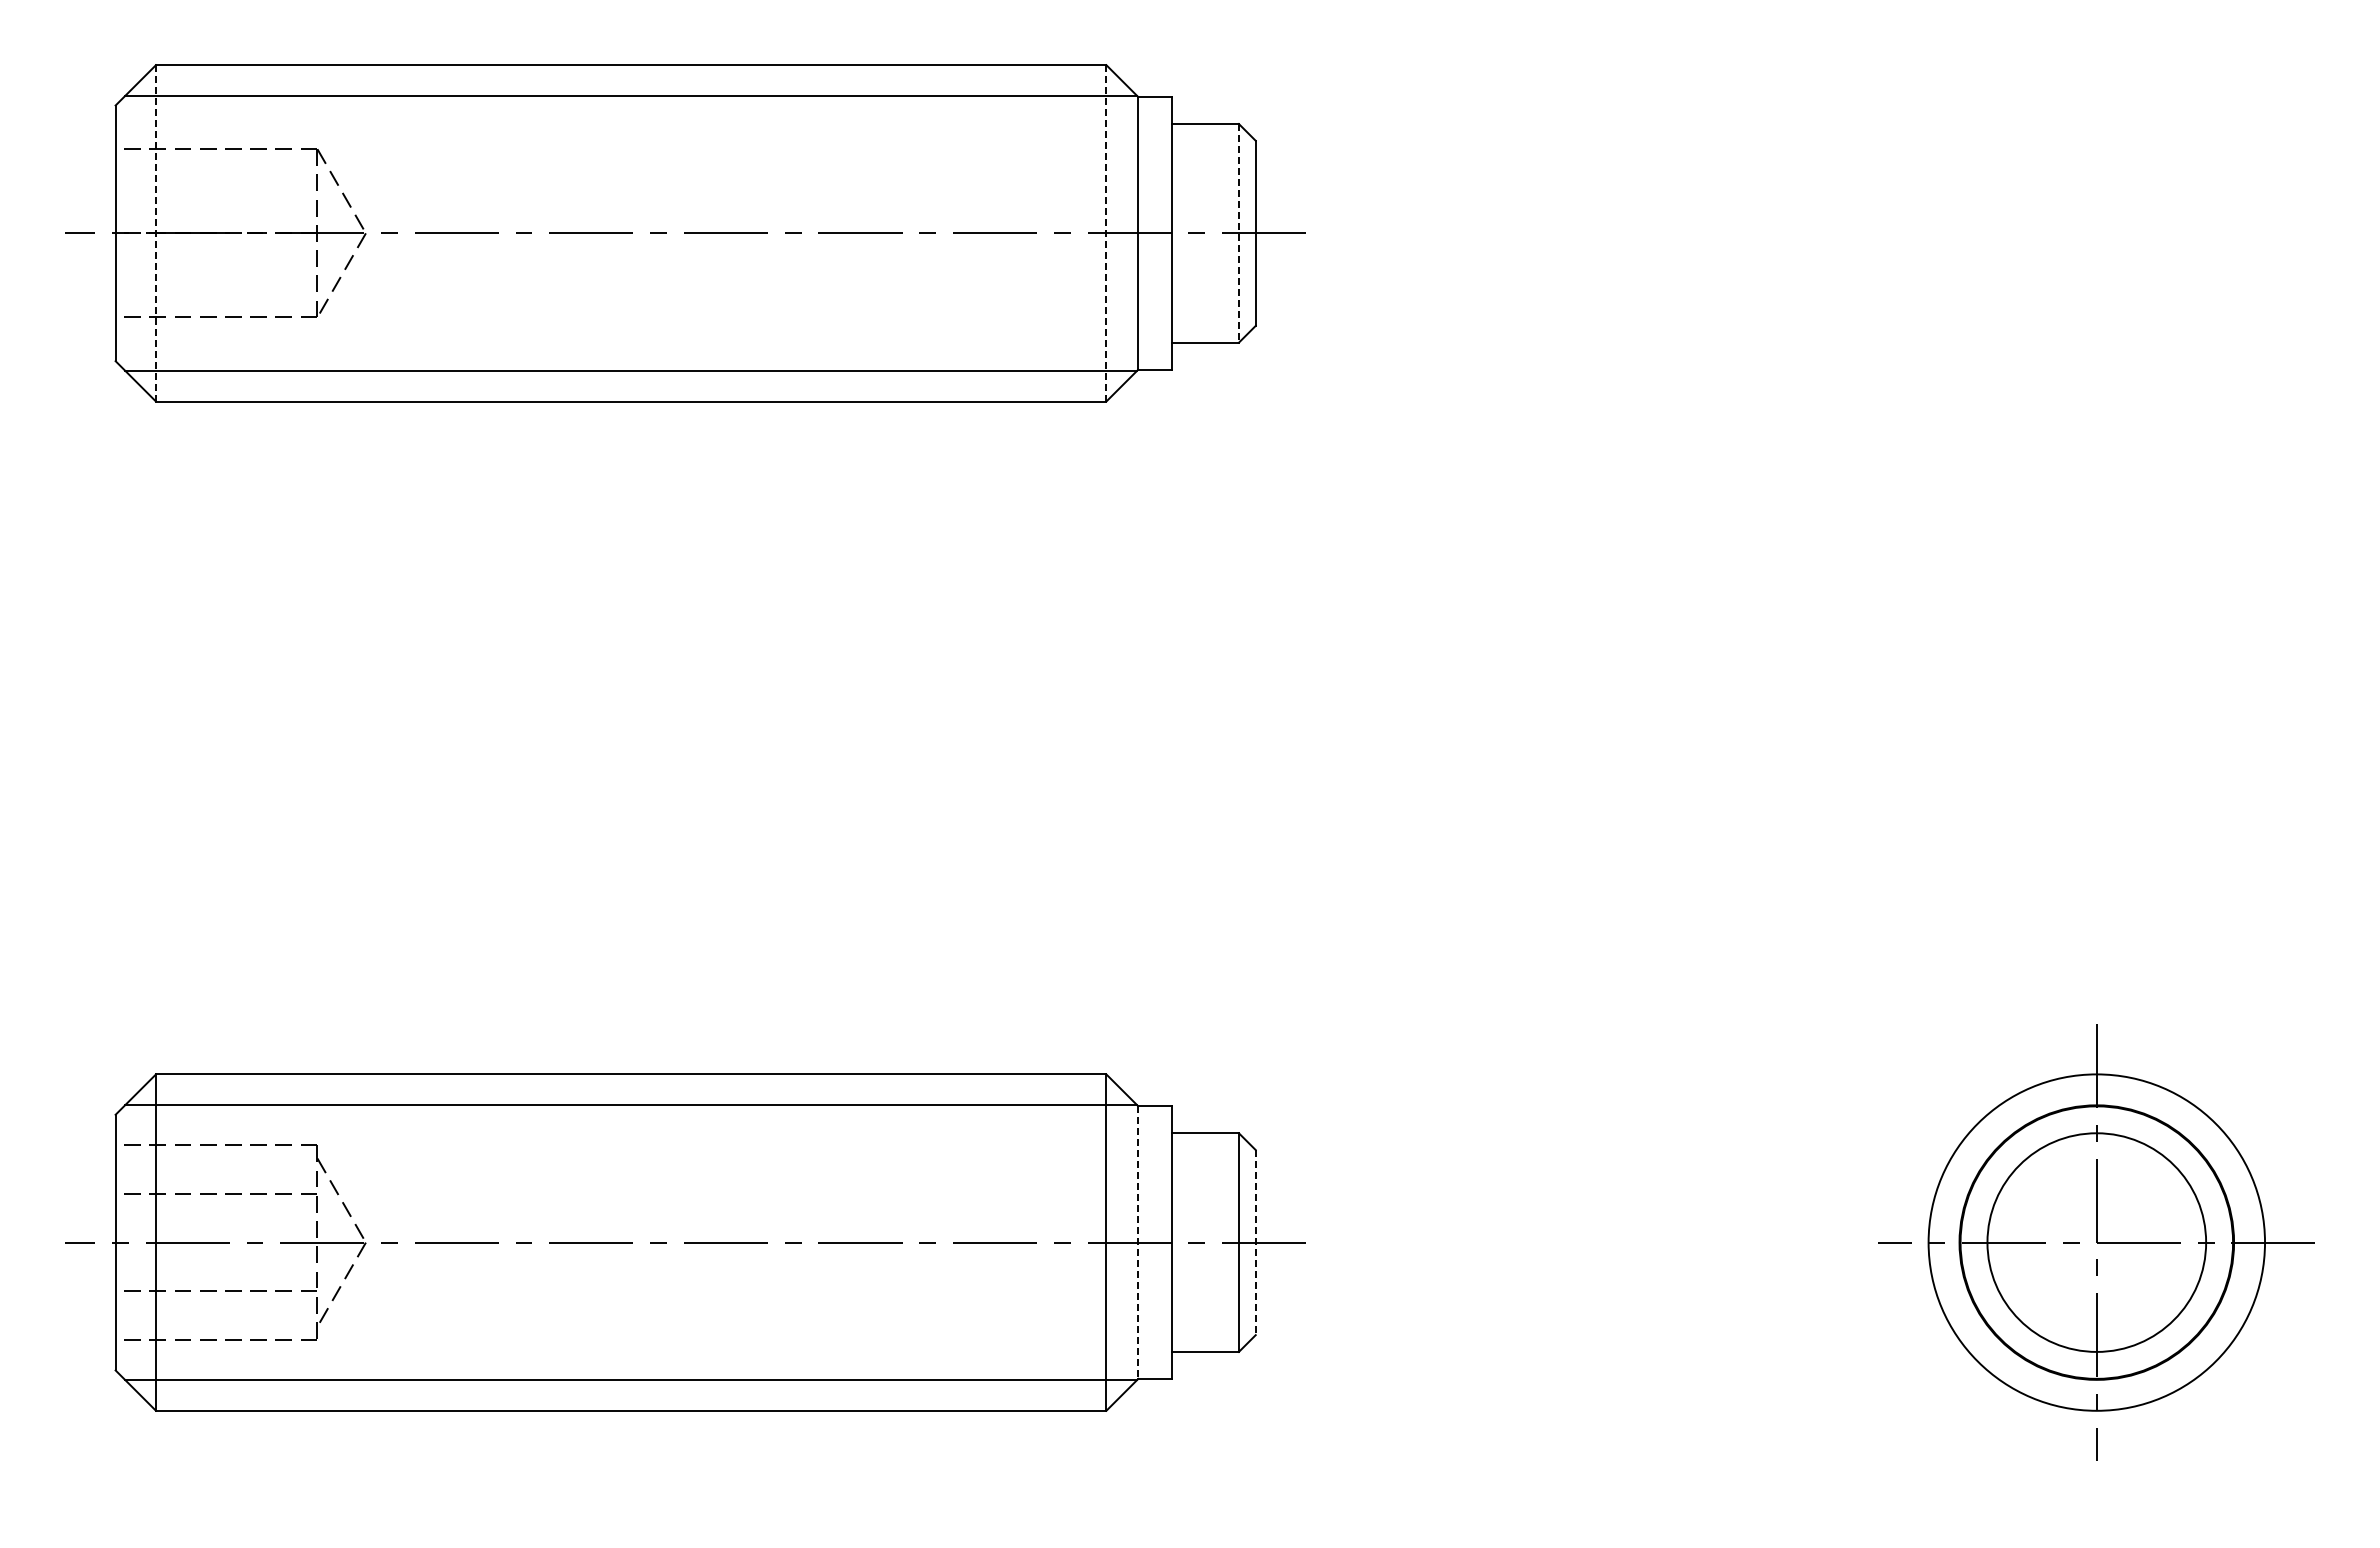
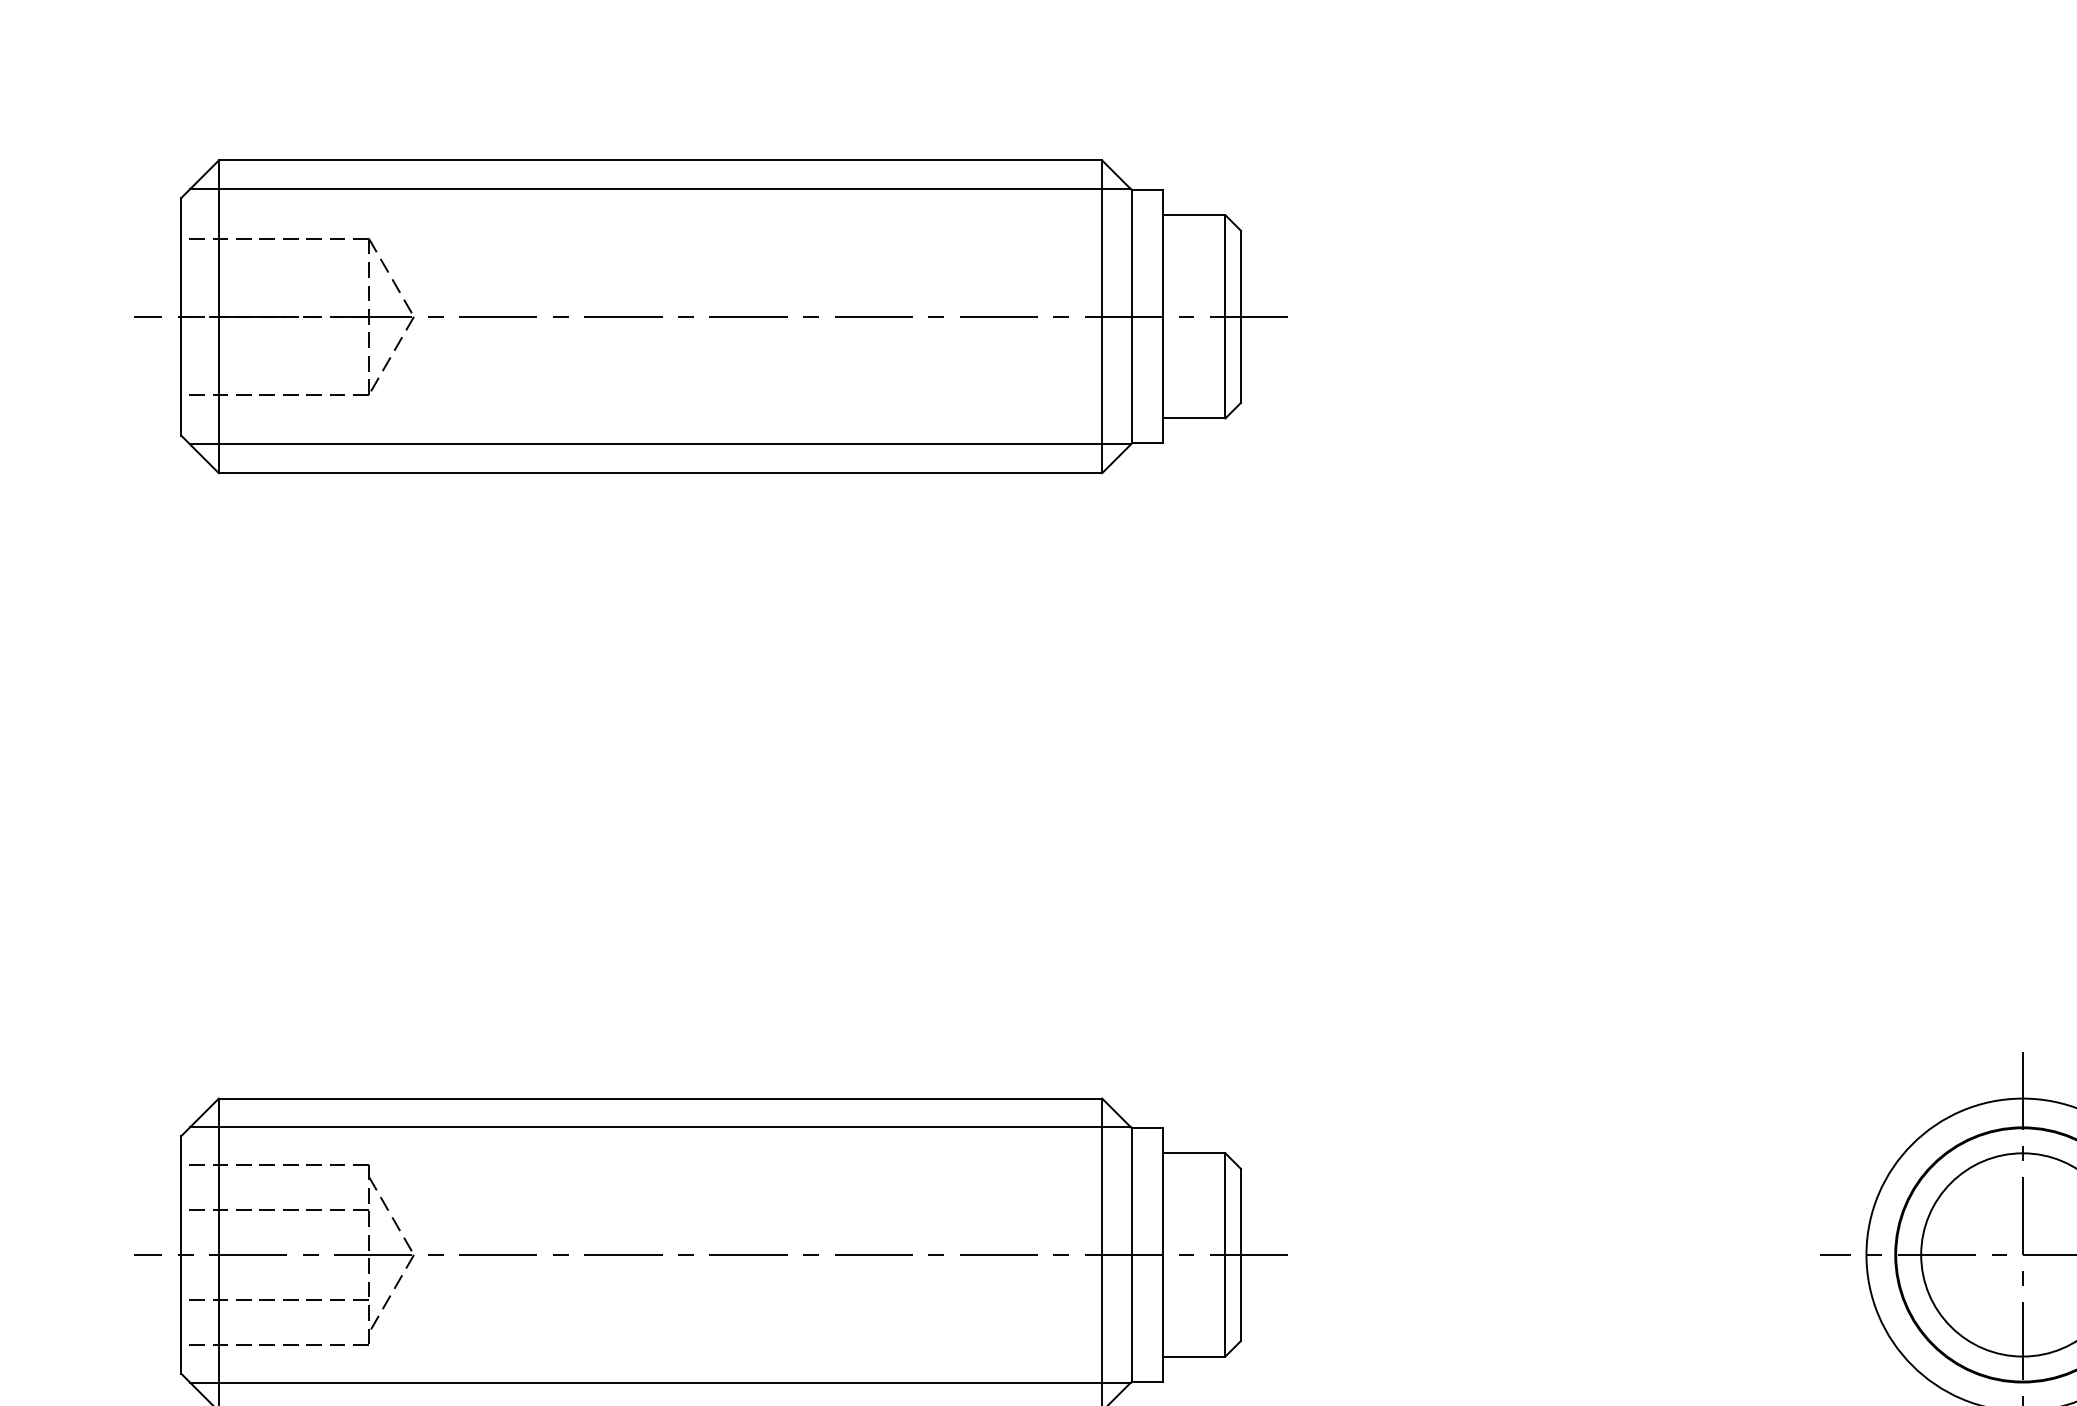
line: (156, 233) -> (219, 316), dashed -> solid
line: (1106, 233) -> (1102, 316), dashed -> solid
line: (1238, 233) -> (1225, 316), dashed -> solid
line: (1255, 1242) -> (1240, 1254), dashed -> solid
line: (1138, 1243) -> (1132, 1255), dashed -> solid

